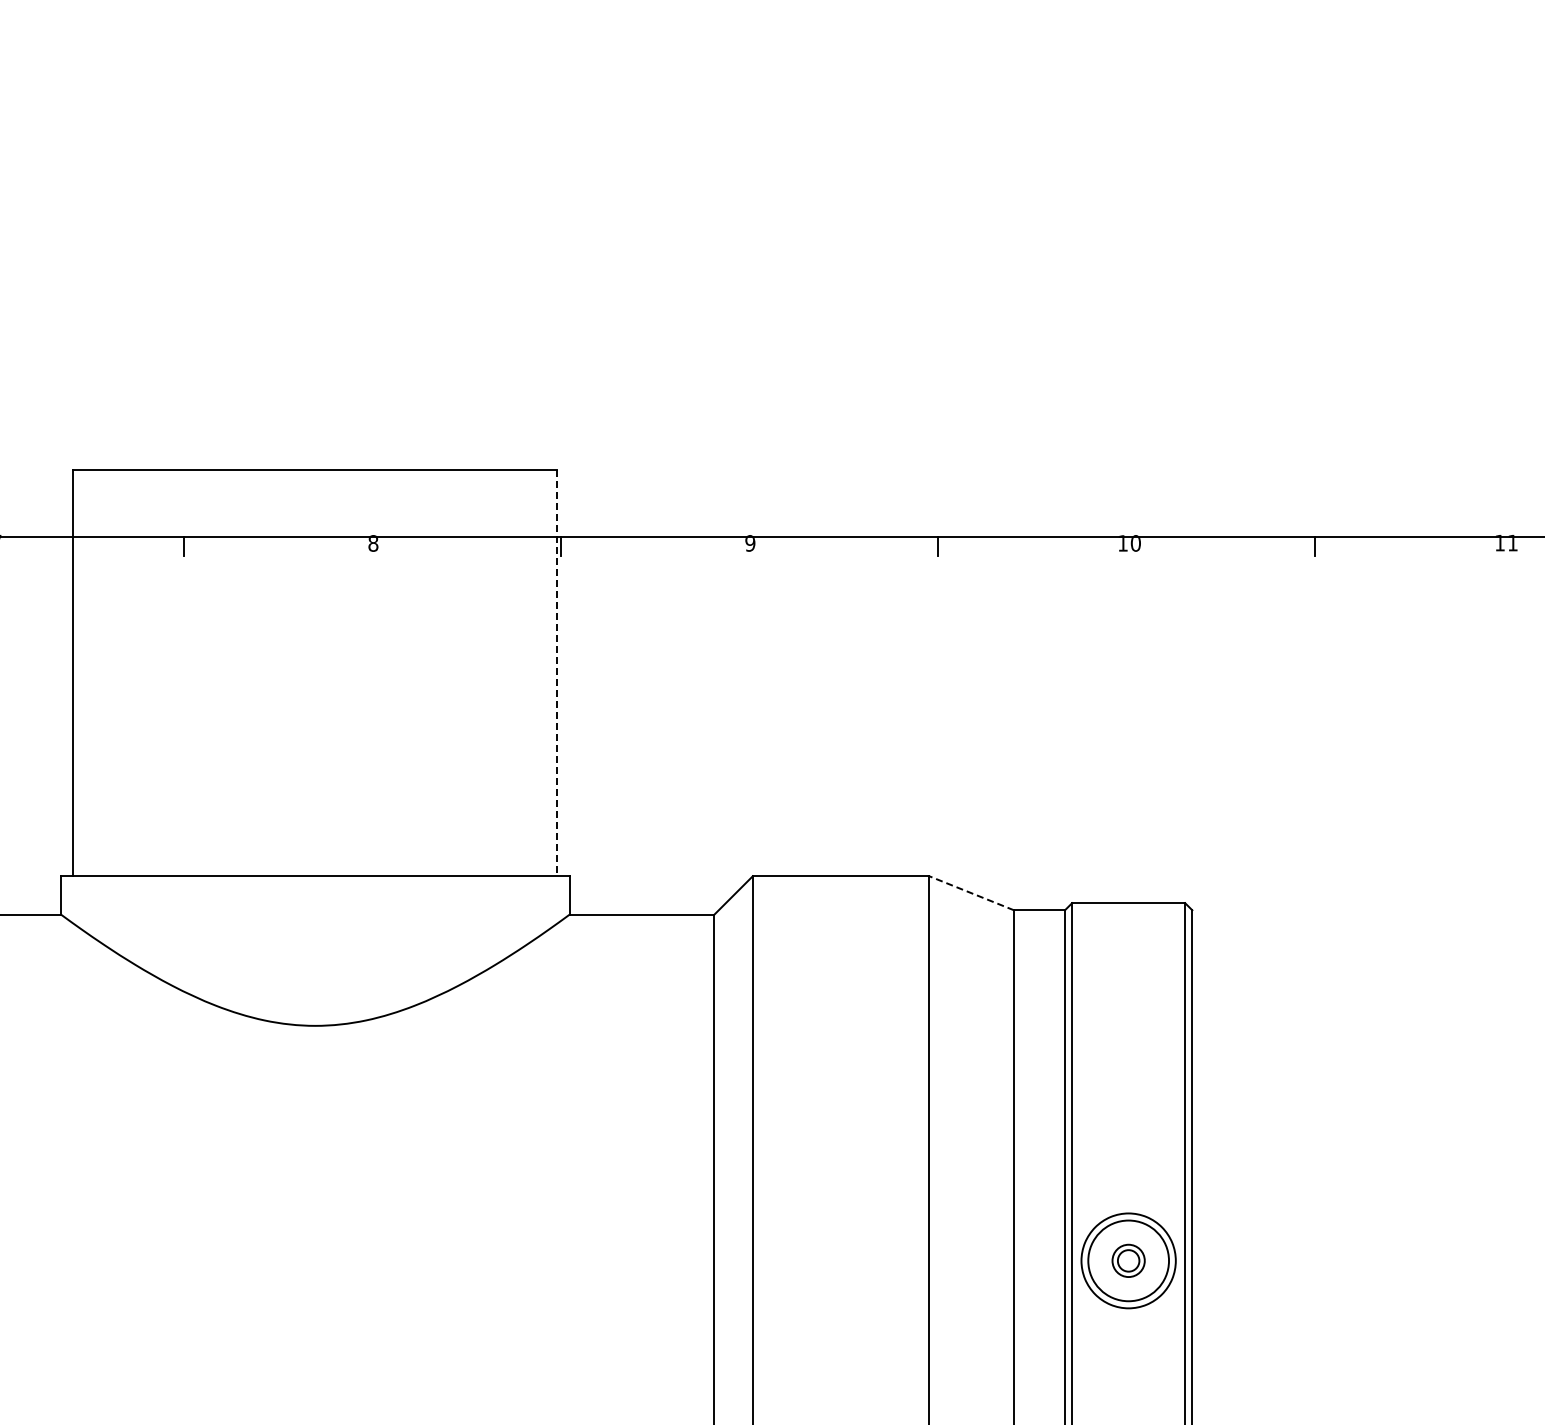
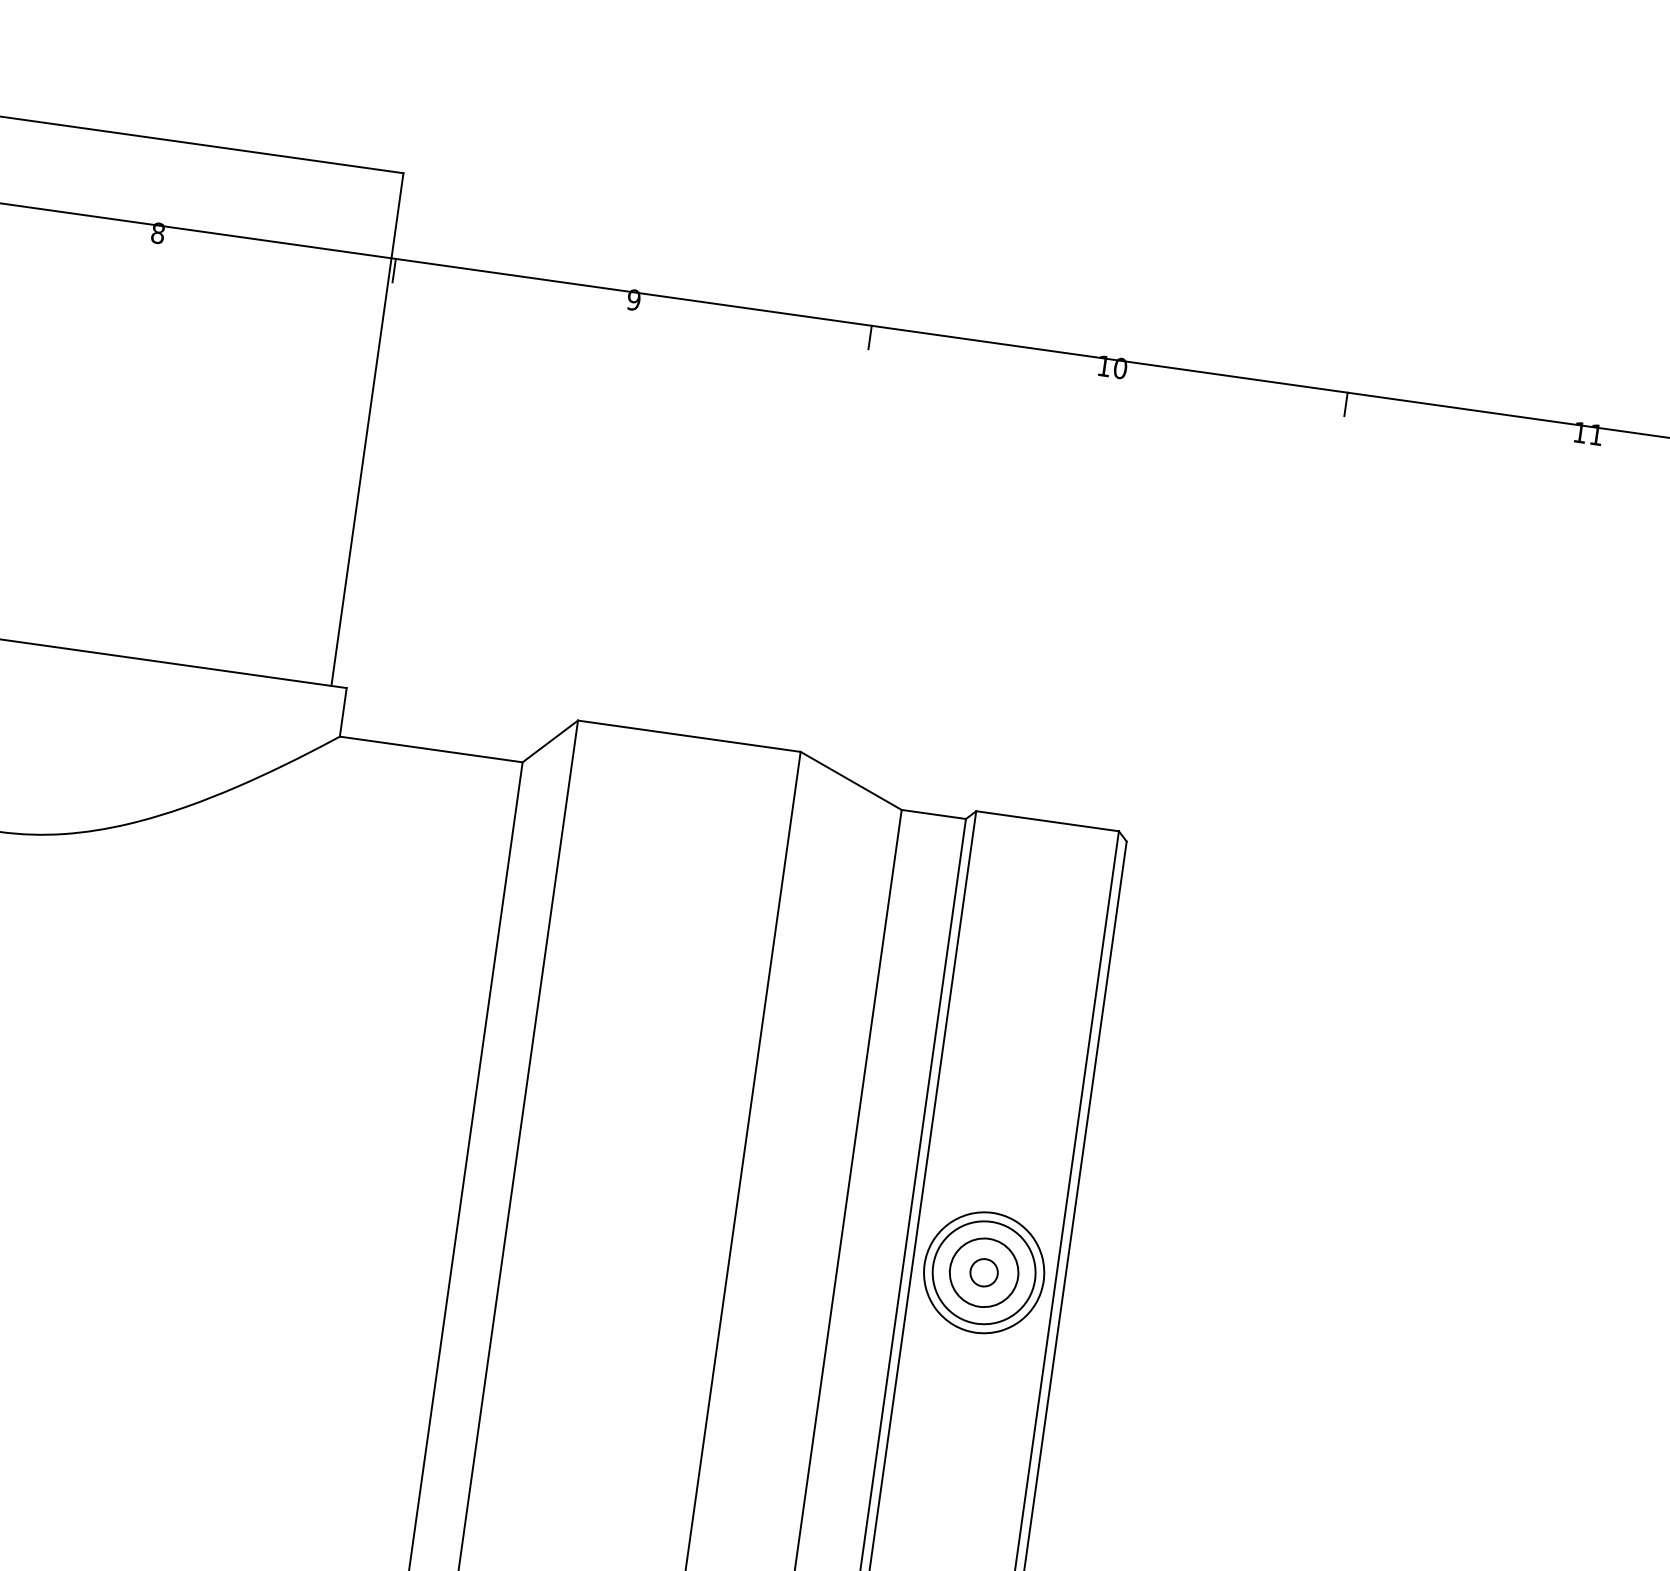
line: (557, 673) -> (367, 430), dashed -> solid
line: (971, 893) -> (850, 781), dashed -> solid
circle: (1128, 1260) -> (984, 1272), size x1.67

